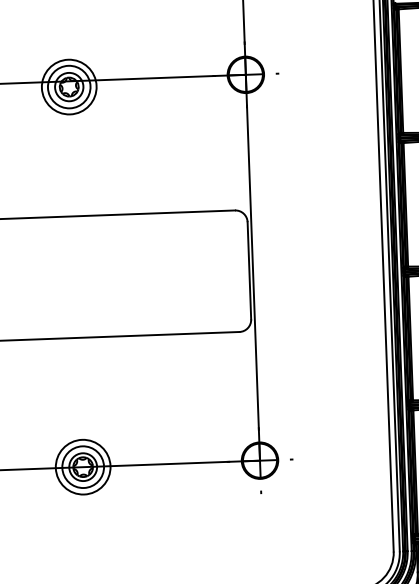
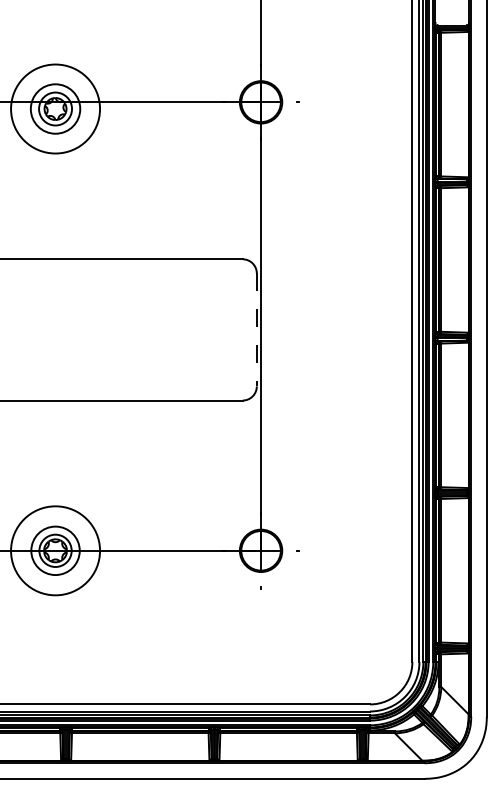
circle: (69, 86) -> (55, 108), size x1.4
line: (249, 270) -> (256, 329), solid -> dashed
circle: (83, 466) -> (55, 550), size x1.4

